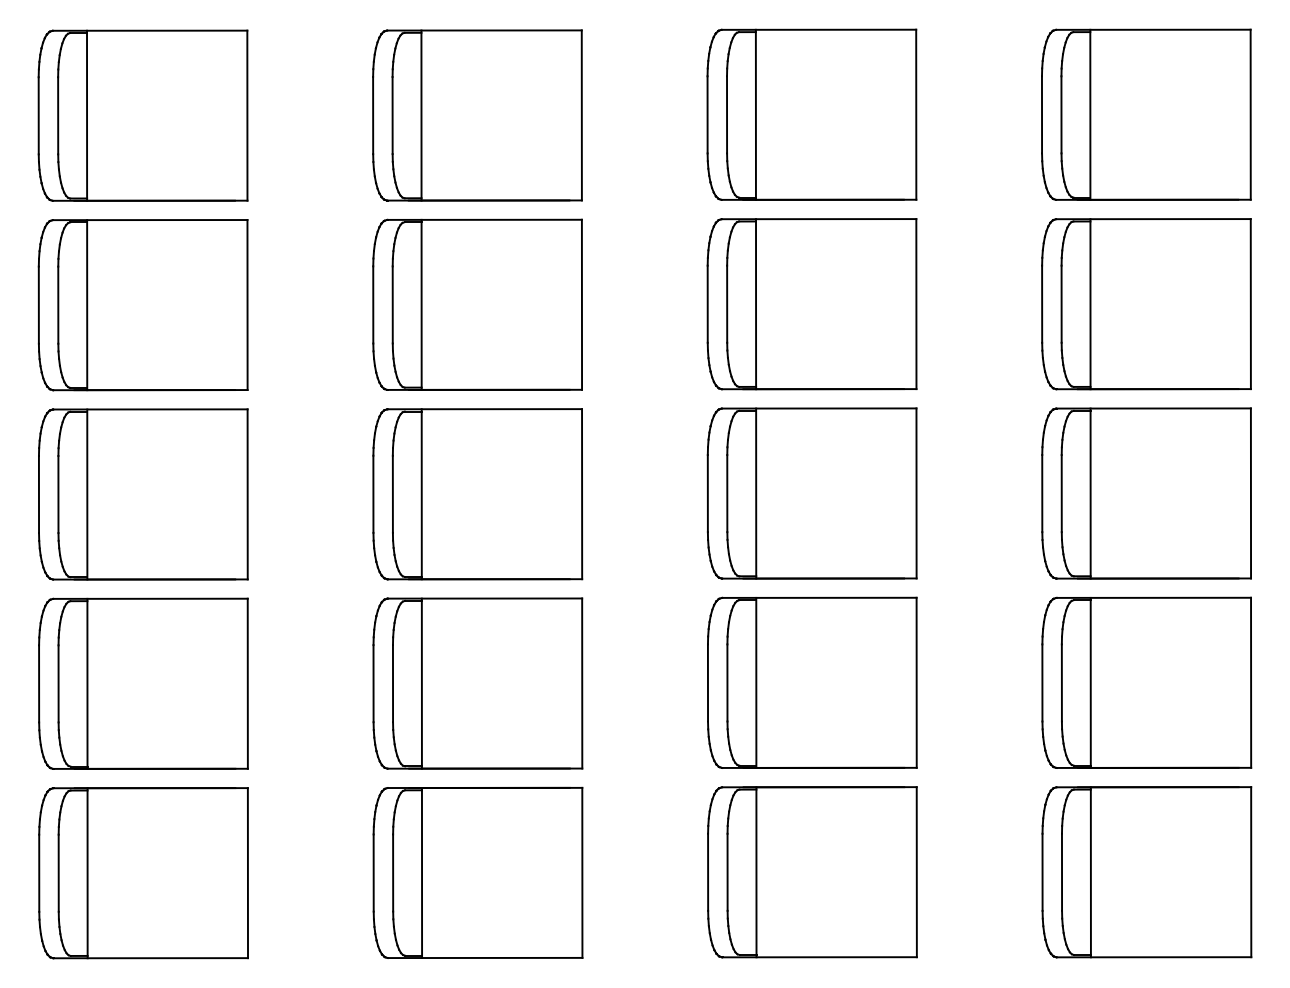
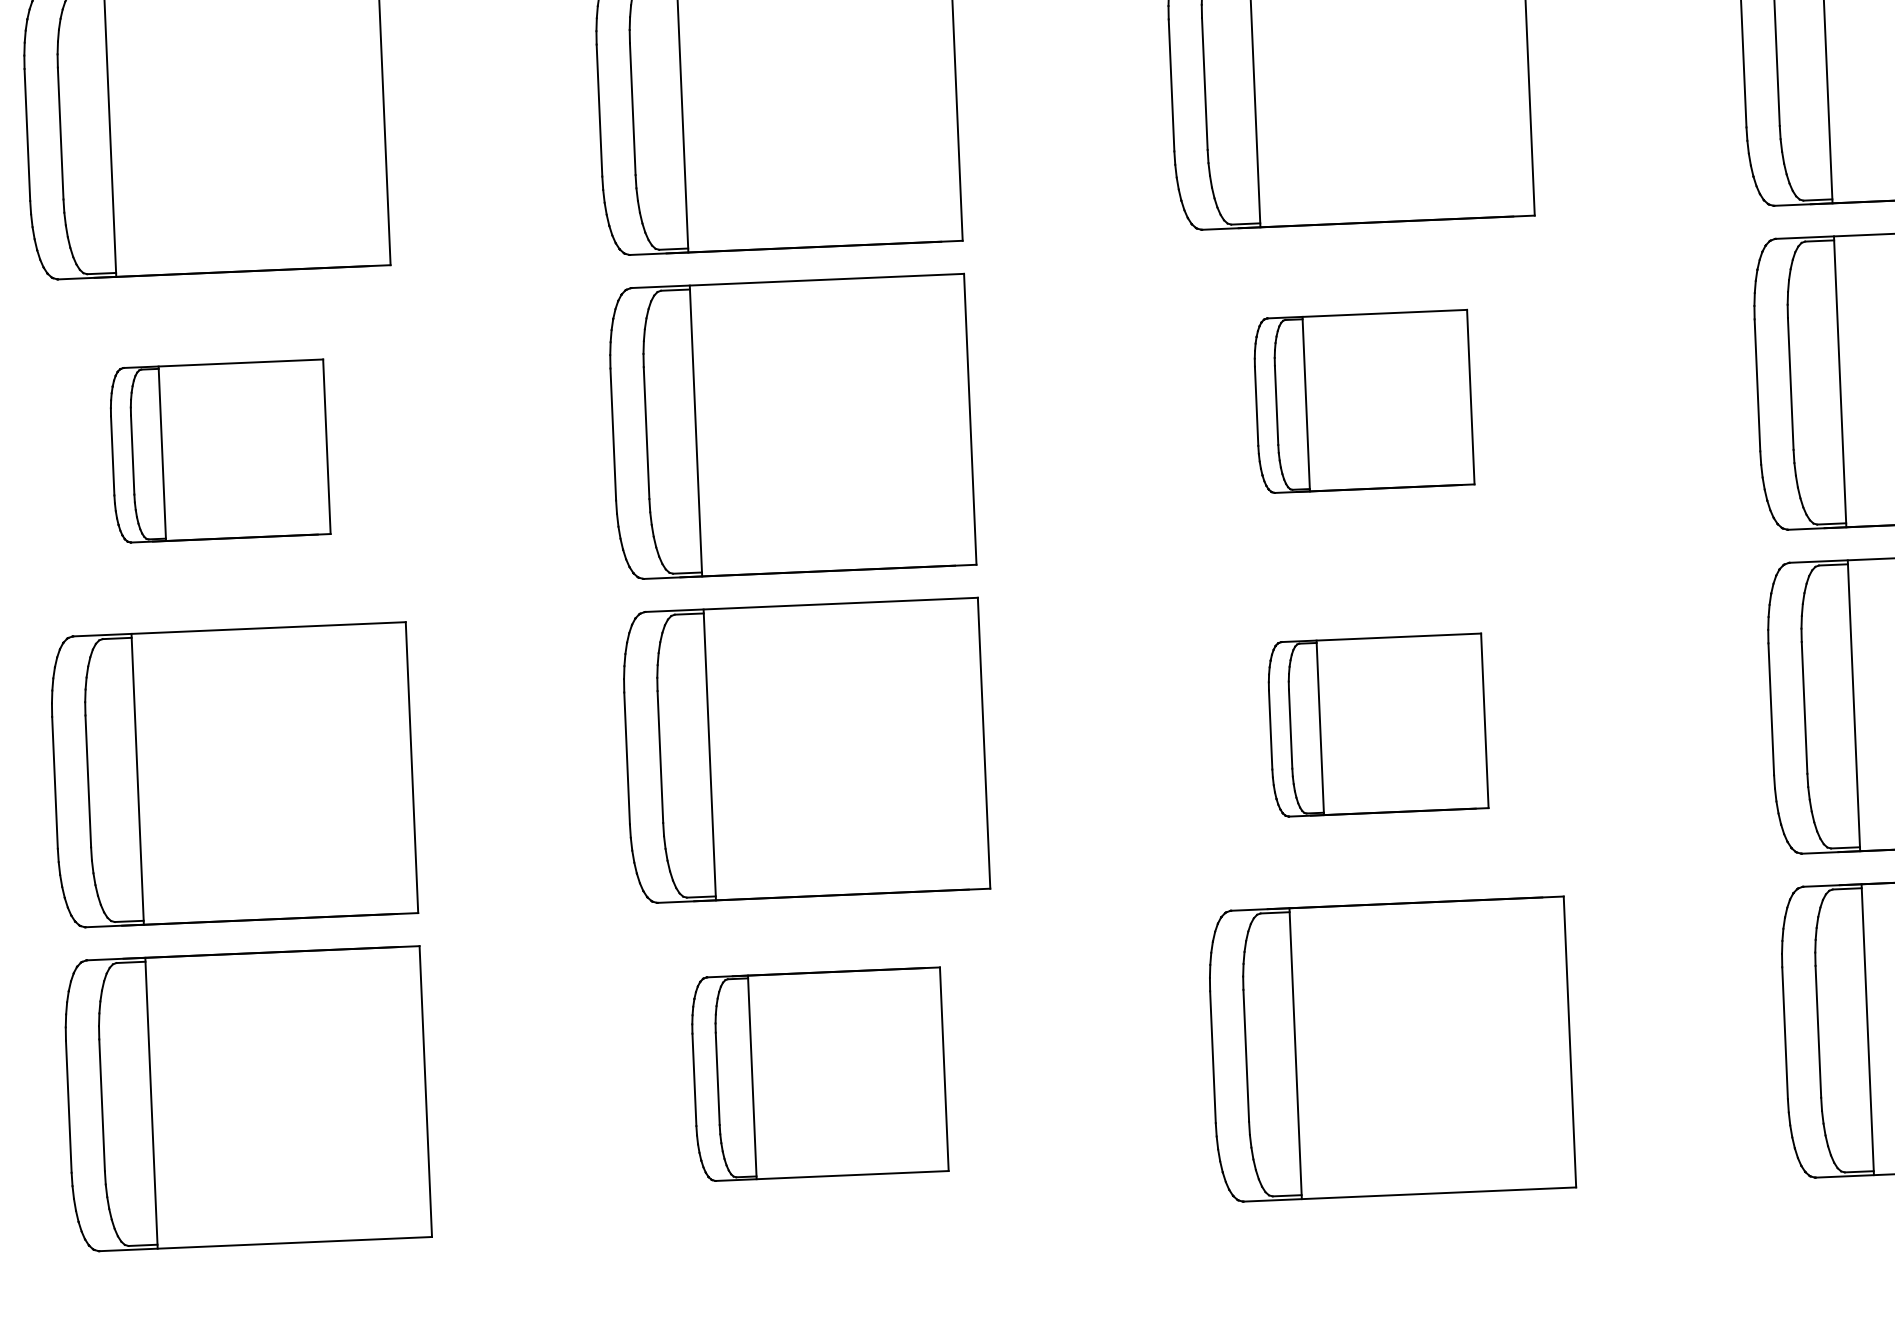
part: (811, 493) -> (1362, 401), size x0.6
part: (143, 494) -> (219, 451), size x0.6
part: (812, 682) -> (1377, 724), size x0.6
part: (477, 872) -> (818, 1074), size x0.7

